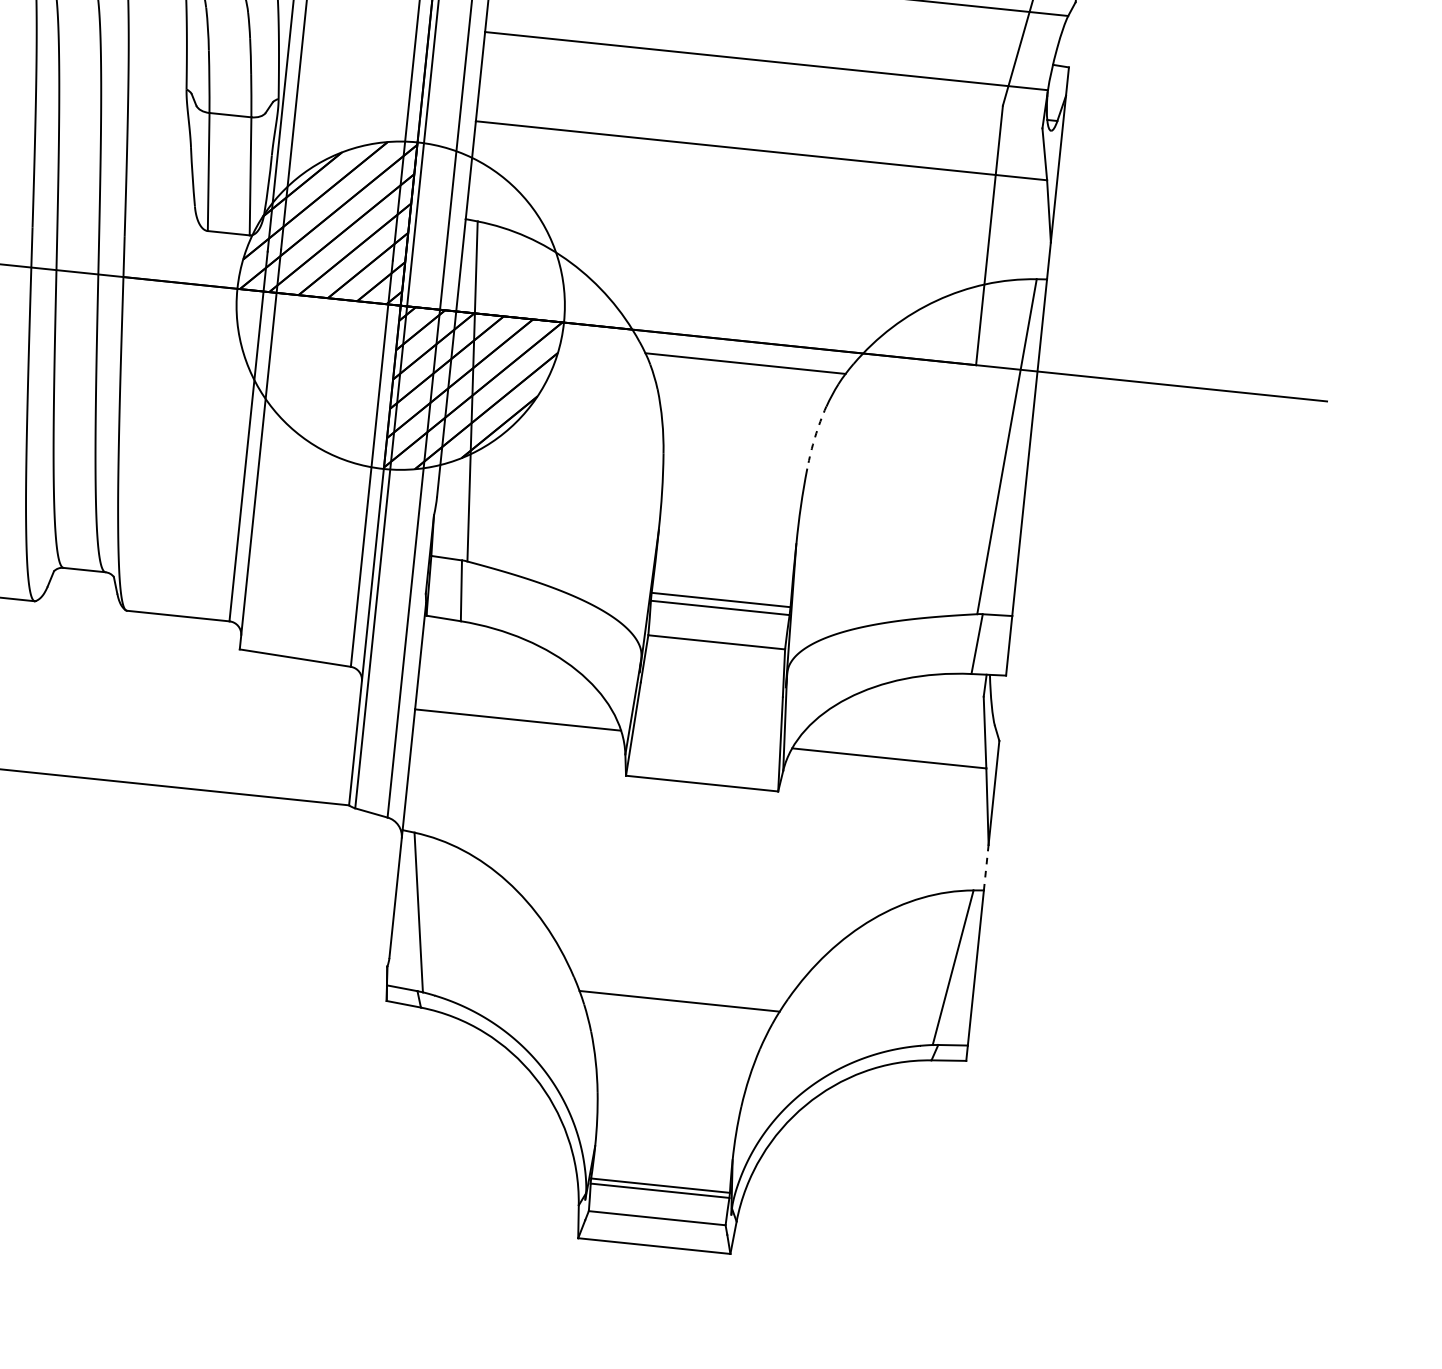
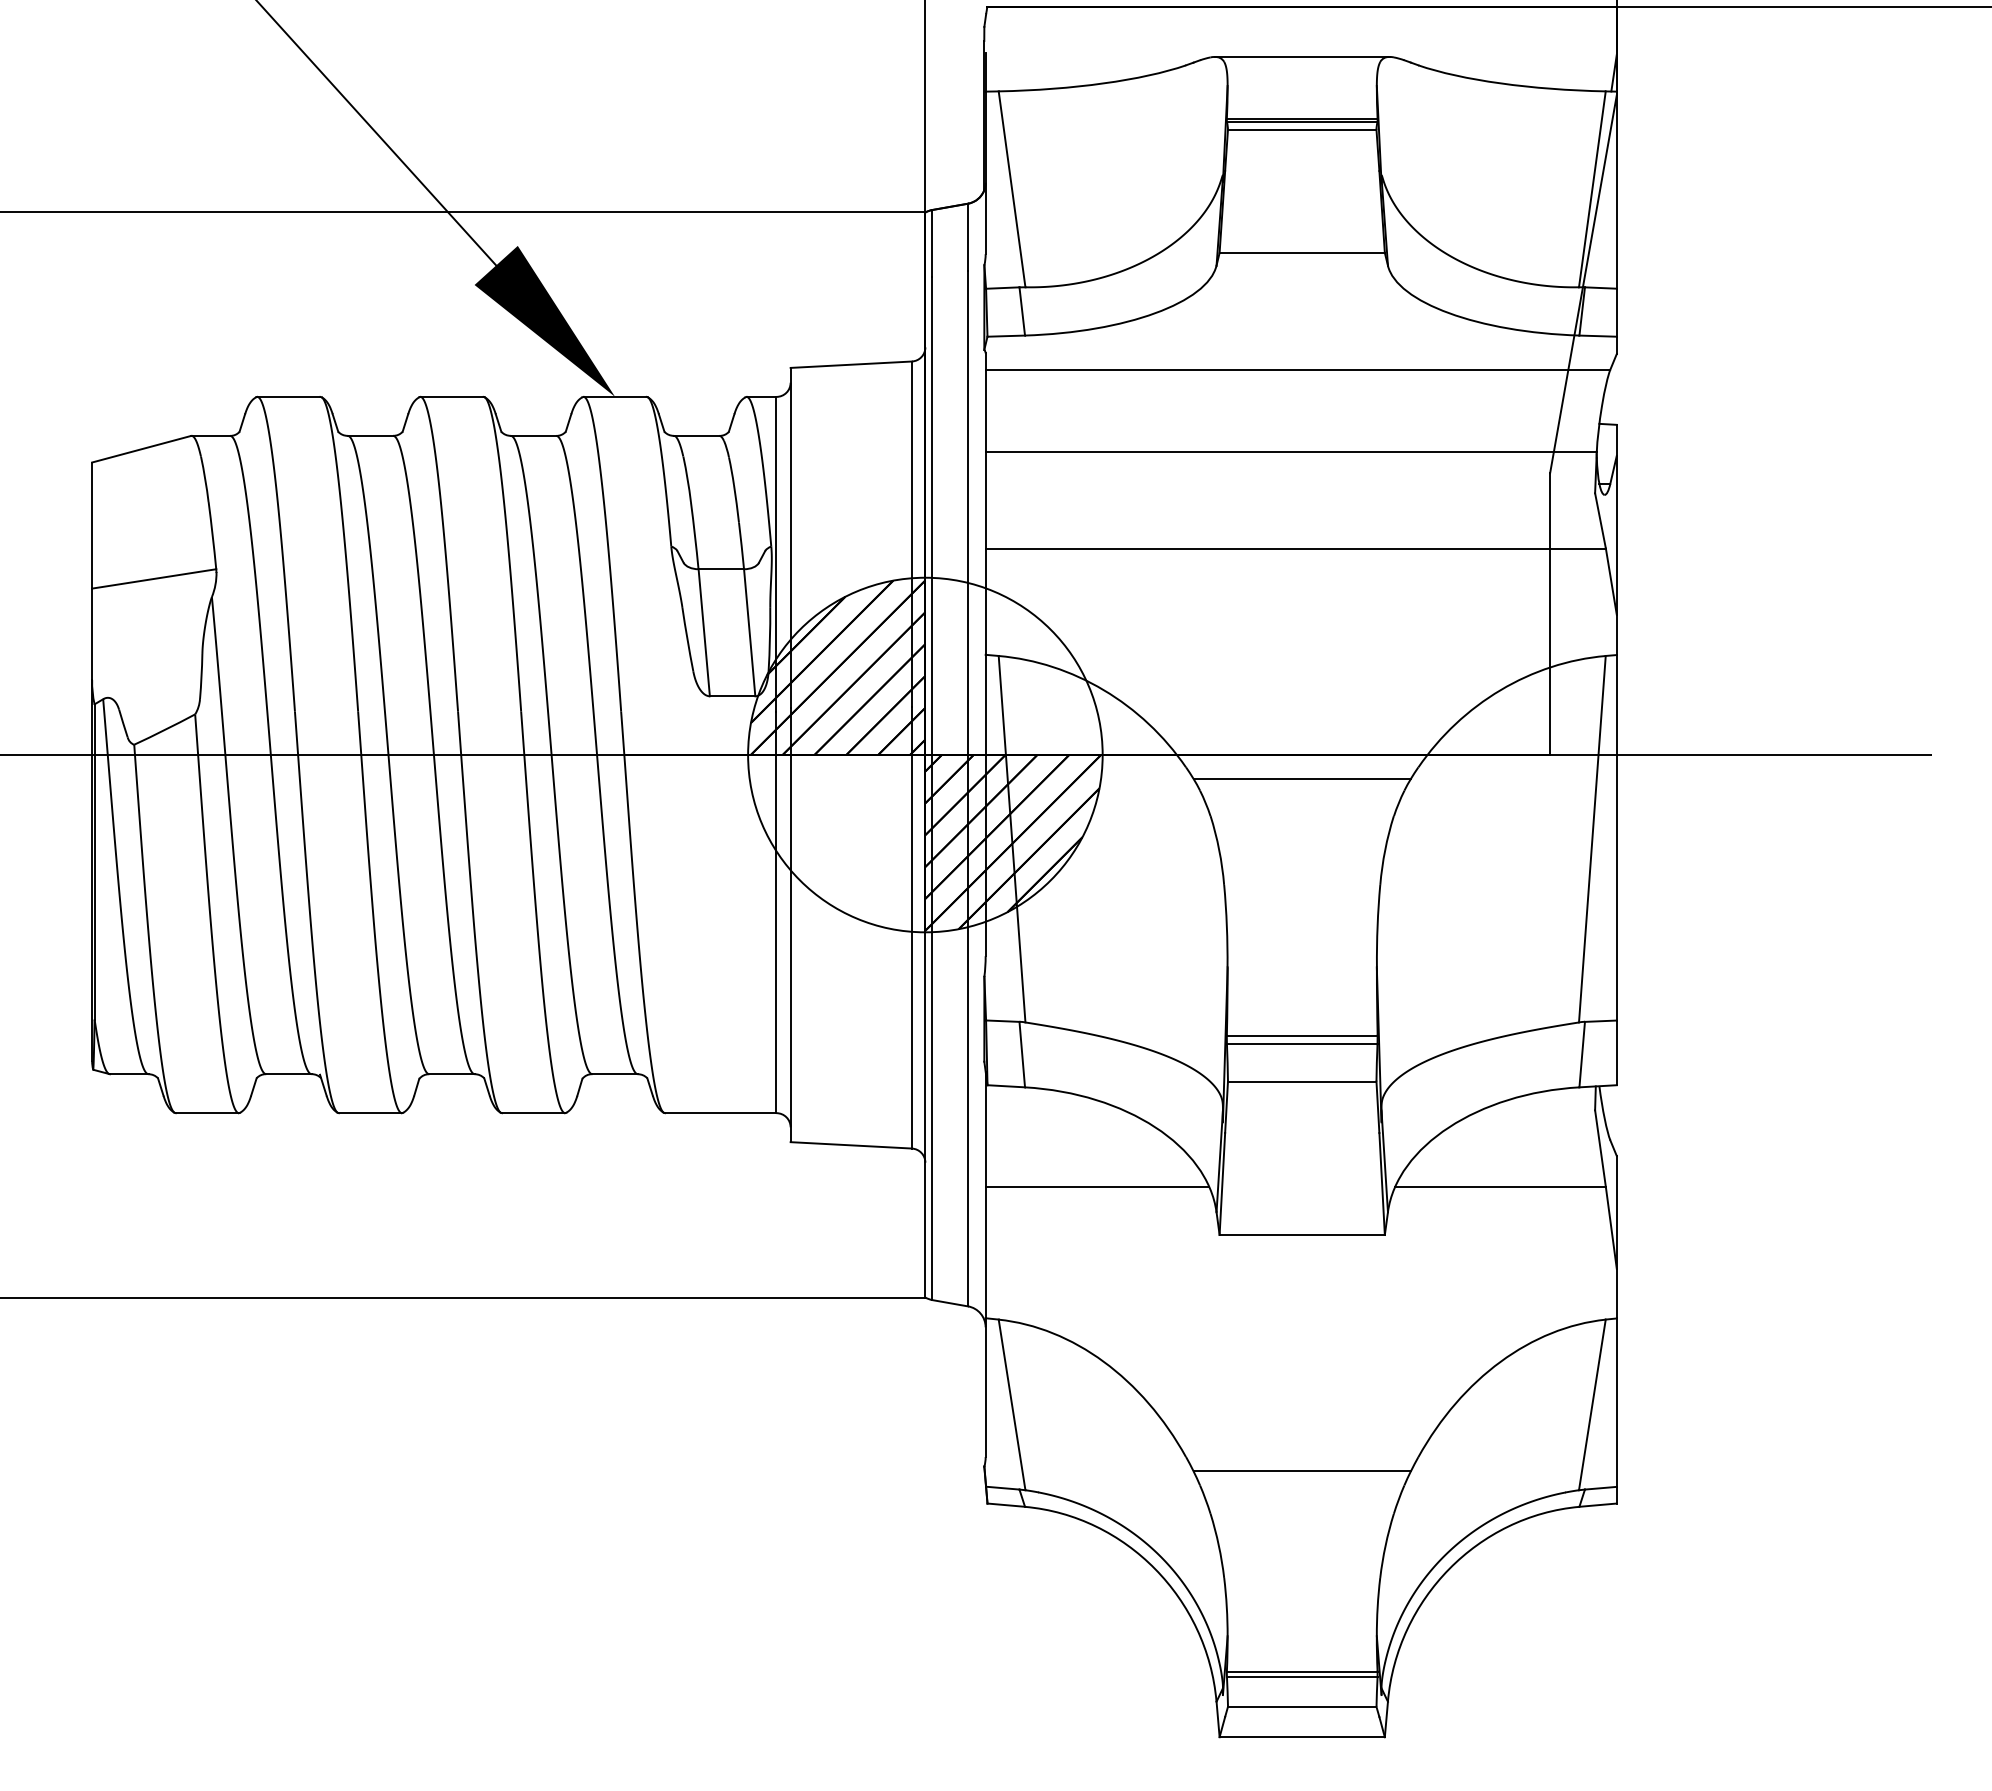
arc: (815, 437) -> (1385, 850), dashed -> solid
line: (985, 867) -> (1616, 1293), dashed -> solid

